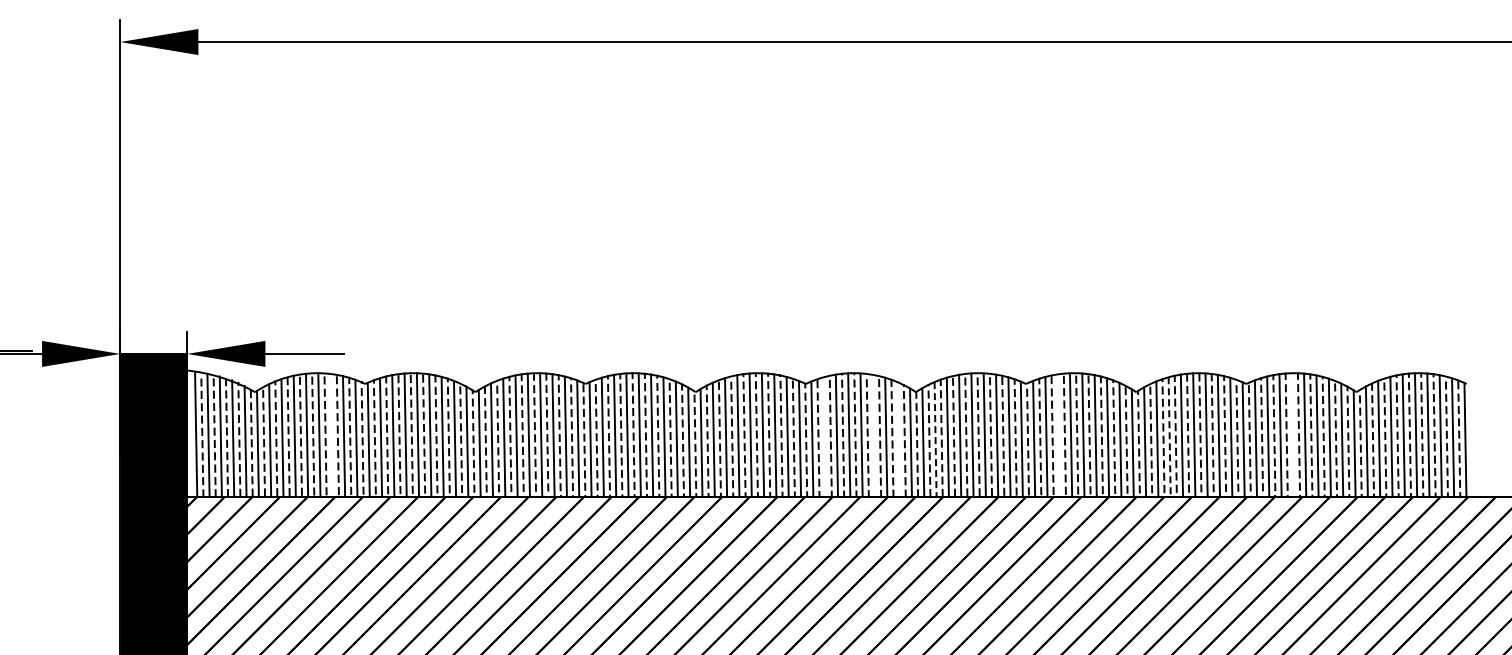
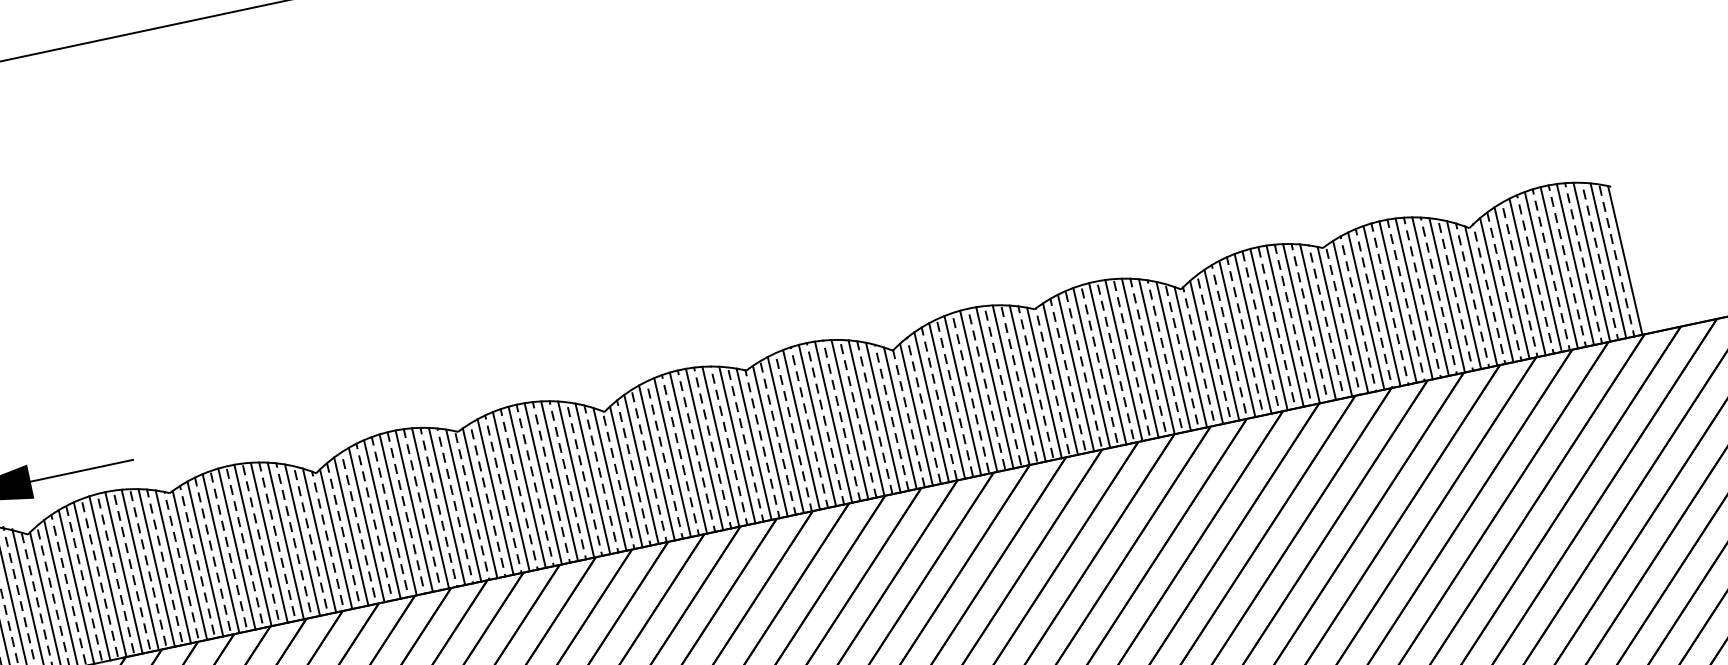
line: (331, 435) -> (139, 569), added
line: (873, 435) -> (849, 419), added
line: (1058, 435) -> (1091, 367), added
line: (1292, 435) -> (1397, 302), added
line: (824, 437) -> (785, 435), added
line: (1169, 437) -> (1237, 339), dashed -> solid
line: (898, 439) -> (883, 417), added
line: (935, 440) -> (931, 408), dashed -> solid

